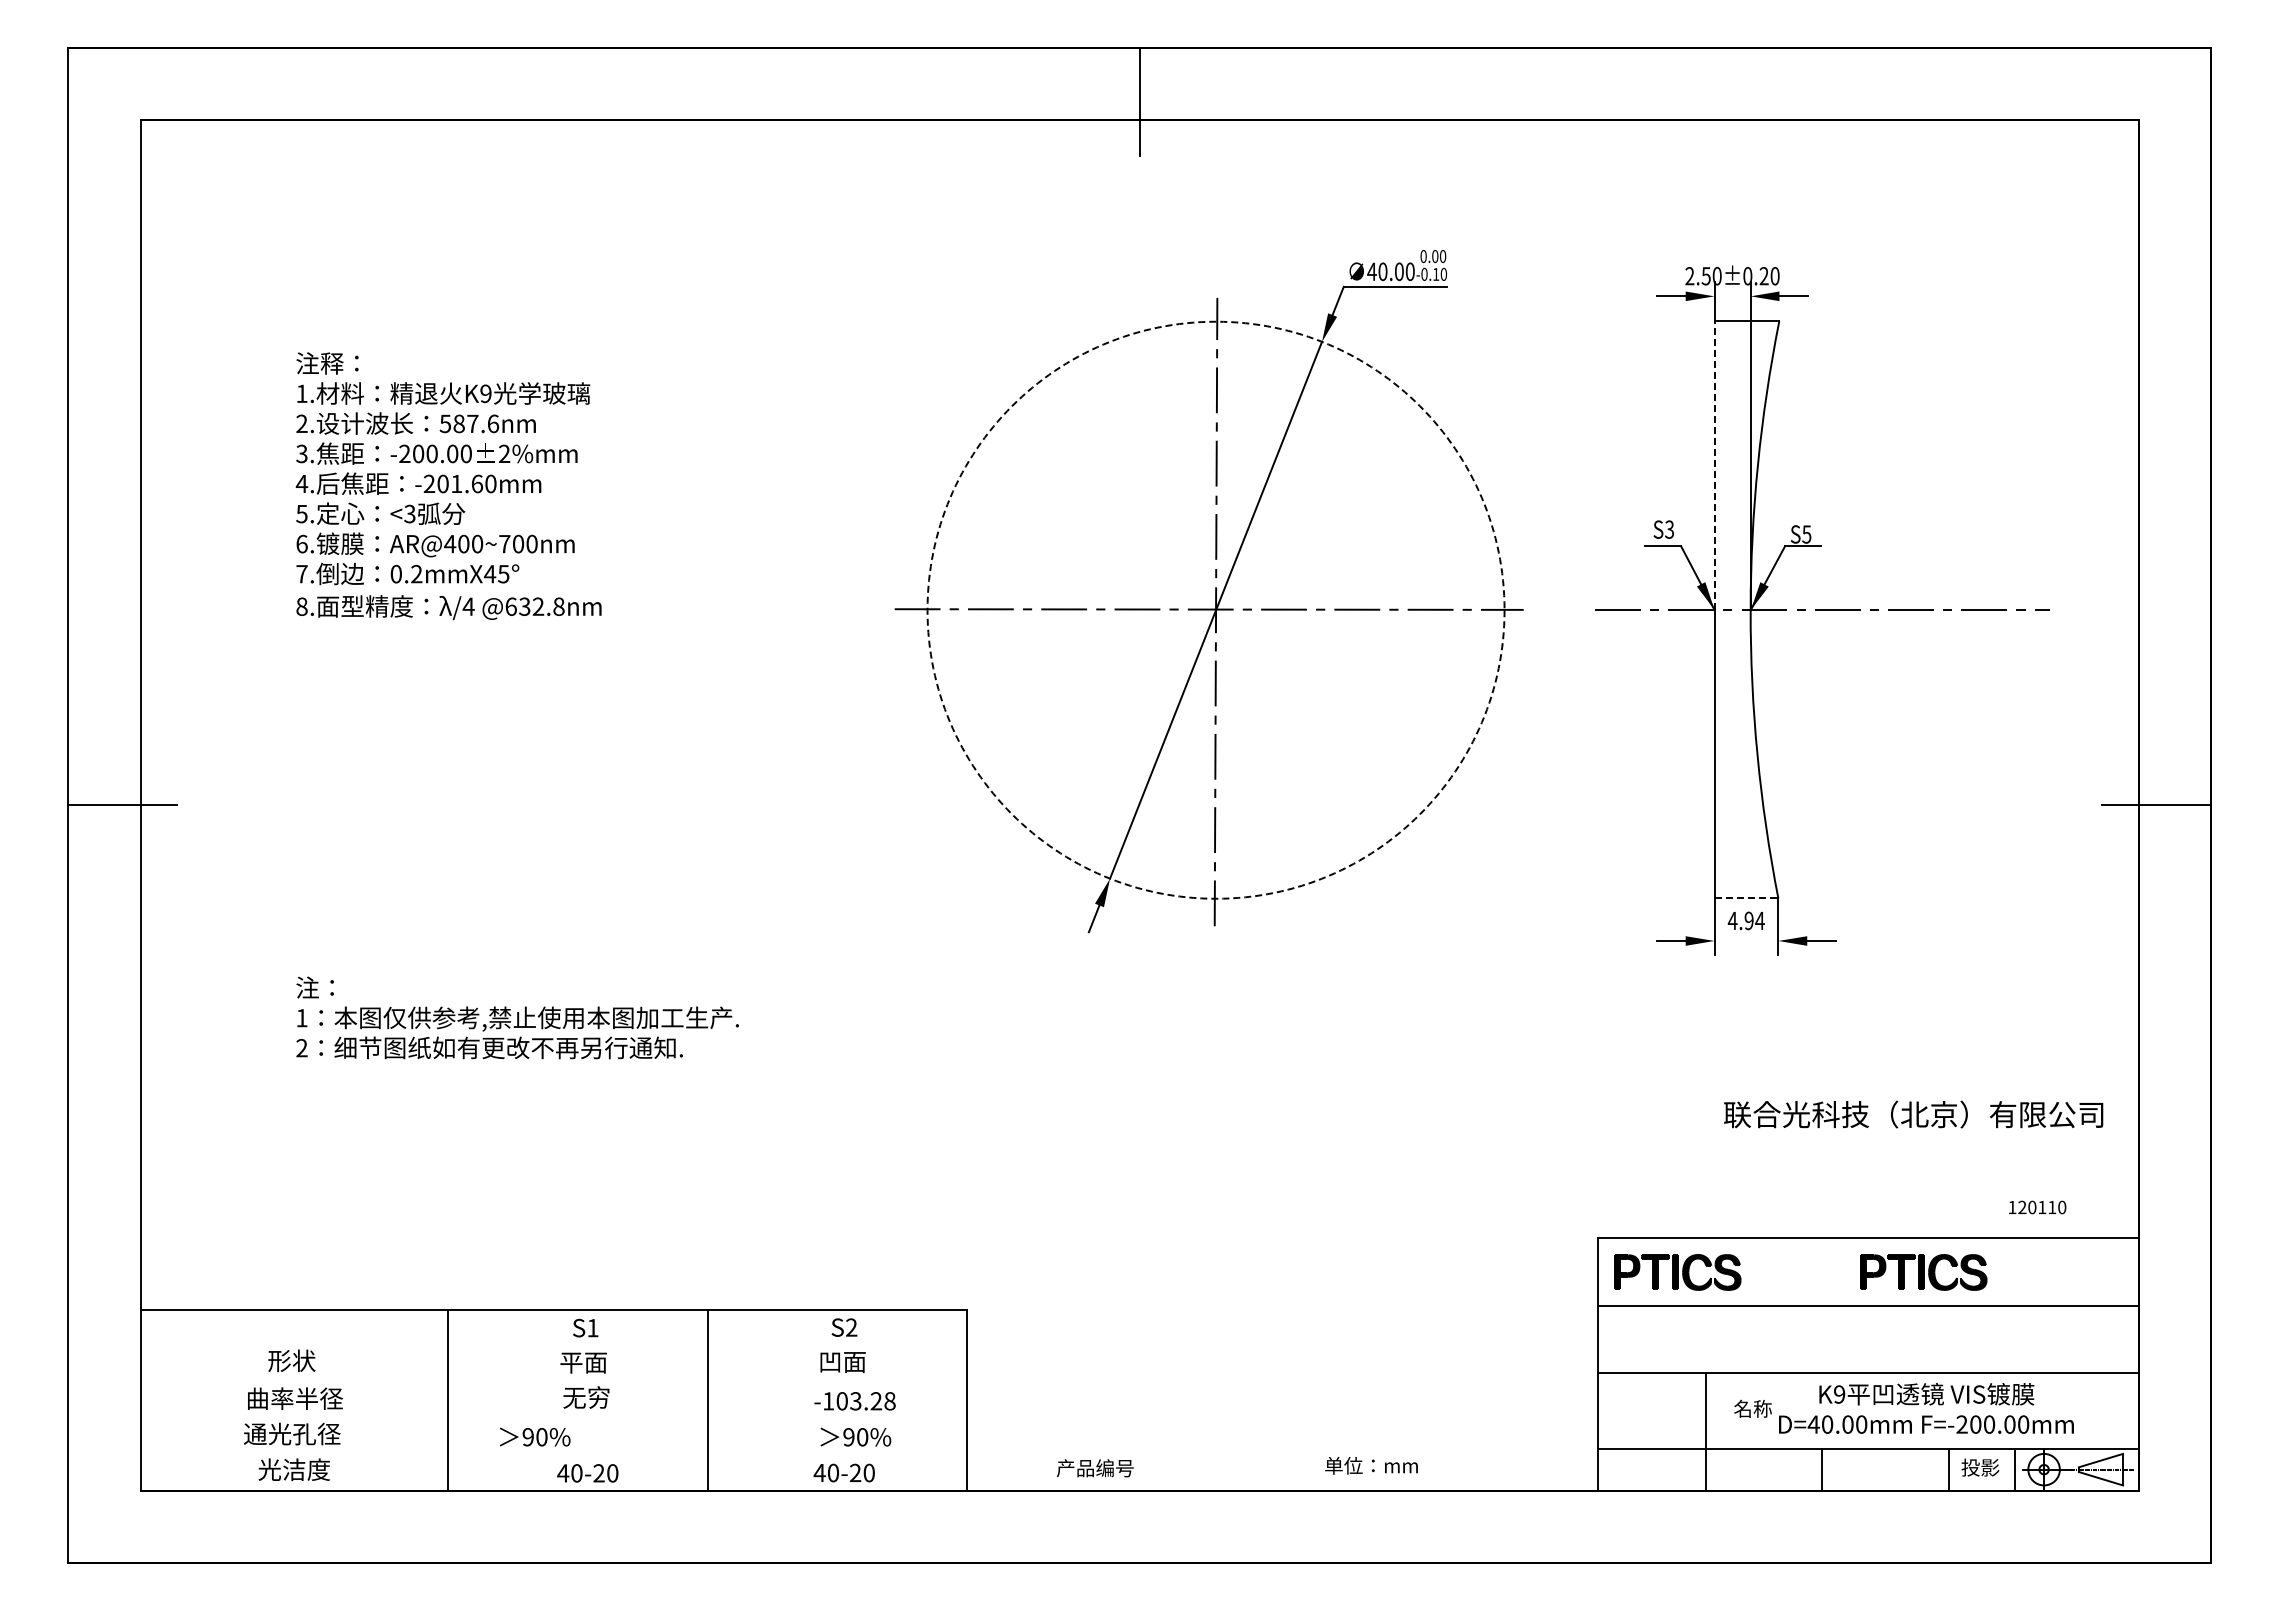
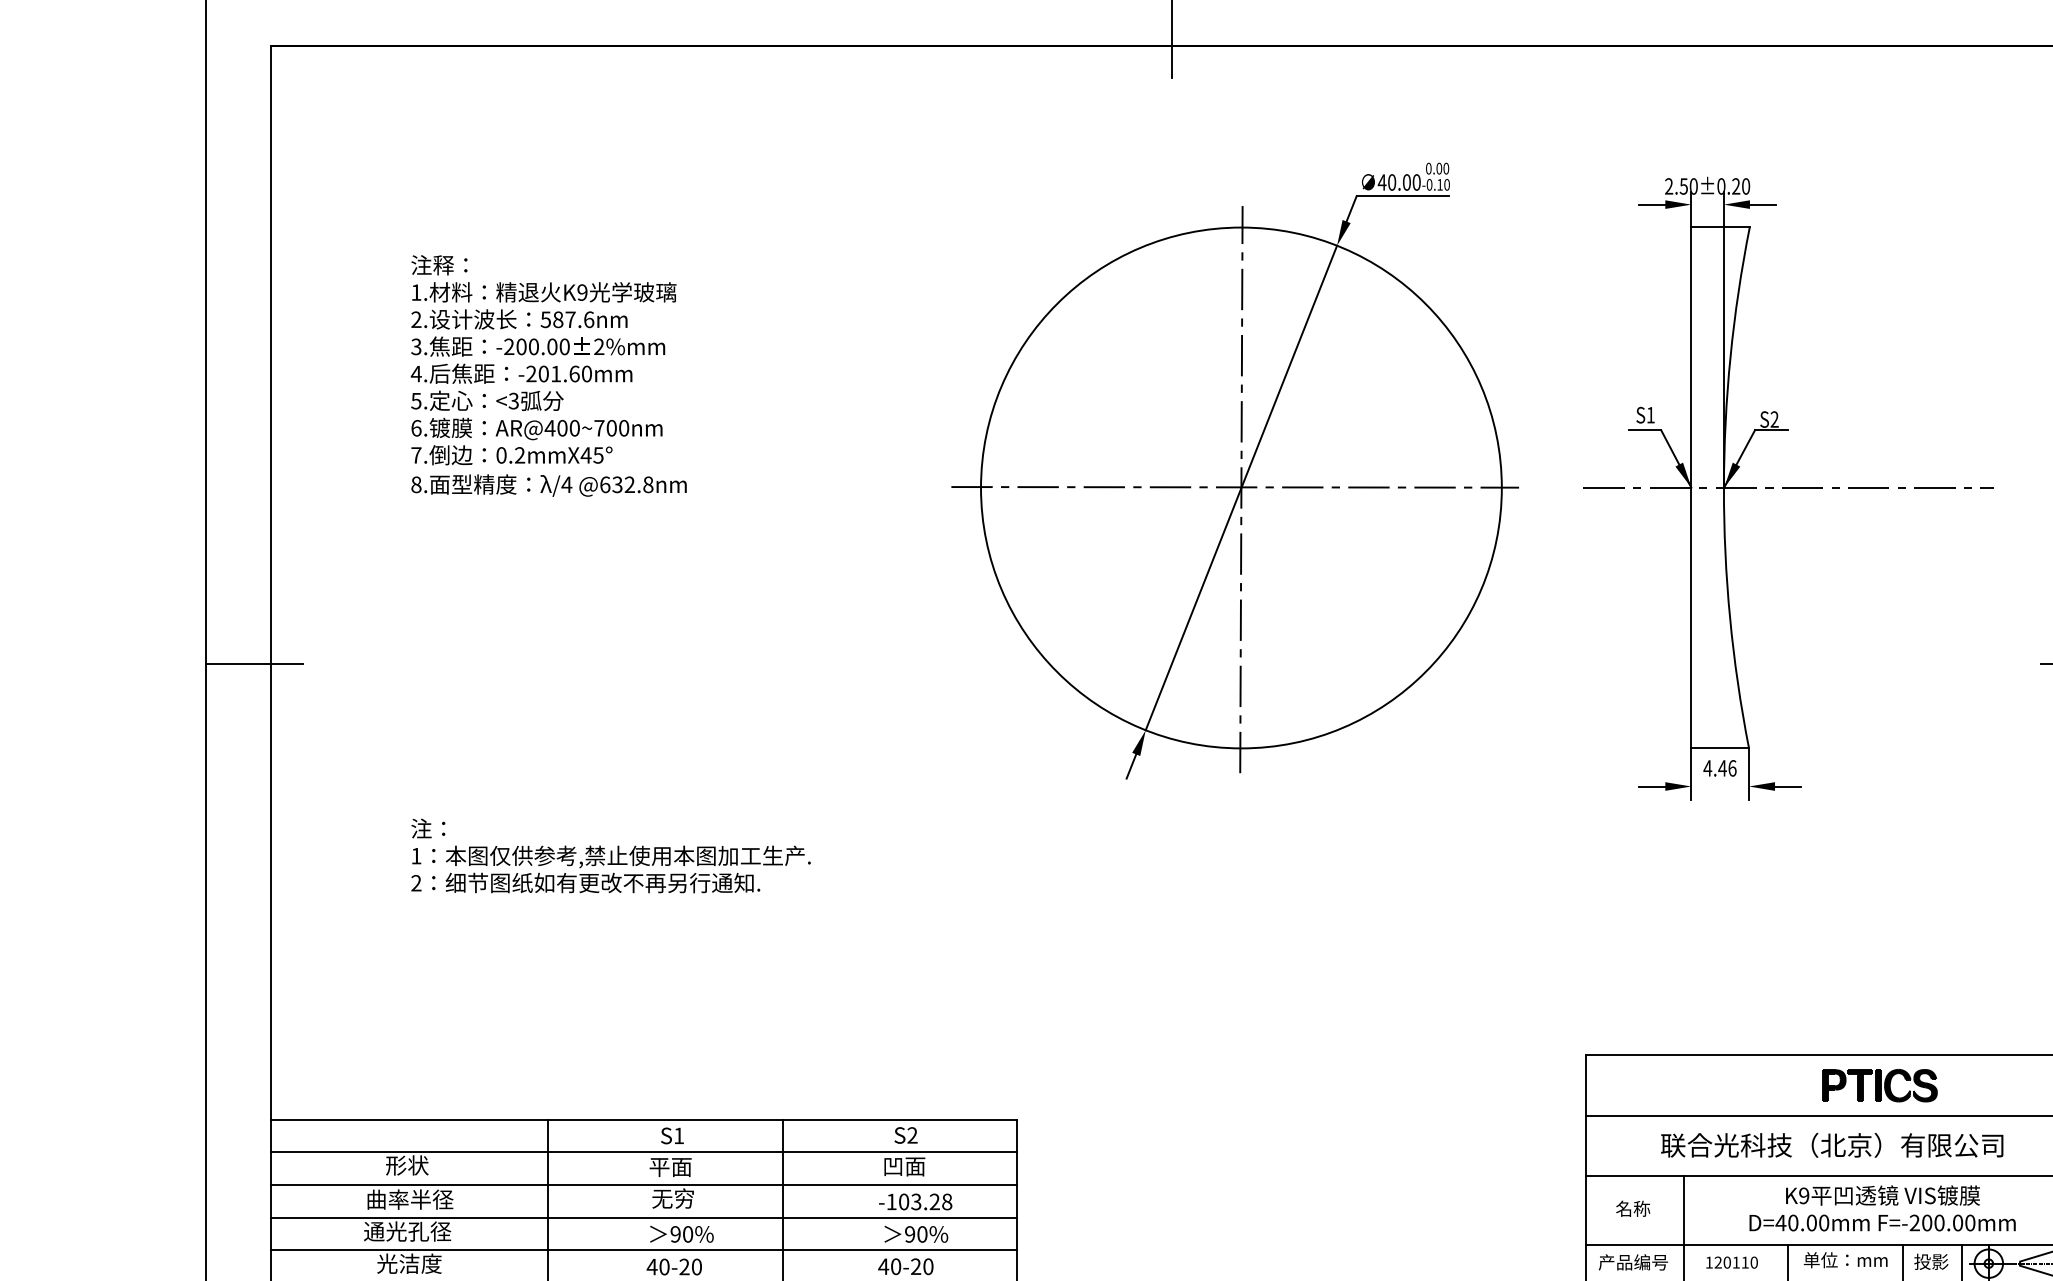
line: (1714, 465) -> (1691, 357), dashed -> solid
text: (1669, 529) -> (1650, 415), S3 -> S1
text: (1806, 534) -> (1774, 419), S5 -> S2
circle: (1215, 609) -> (1240, 487), dashed -> solid
line: (1746, 898) -> (1720, 748), dashed -> solid
text: (1754, 920) -> (1727, 768), 4.94 -> 4.46
text: (1913, 1114) -> (1832, 1145), moved
text: (2037, 1207) -> (1731, 1262), moved
part: (1677, 1272) -> (1657, 1085), removed
line: (553, 1346) -> (643, 1152), added
line: (553, 1382) -> (643, 1185), added
text: (1752, 1408) -> (1632, 1208), moved
line: (553, 1418) -> (643, 1217), added
text: (535, 1436) -> (682, 1233), moved
line: (553, 1454) -> (643, 1249), added
text: (1371, 1465) -> (1845, 1259), moved
text: (1095, 1468) -> (1633, 1262), moved

